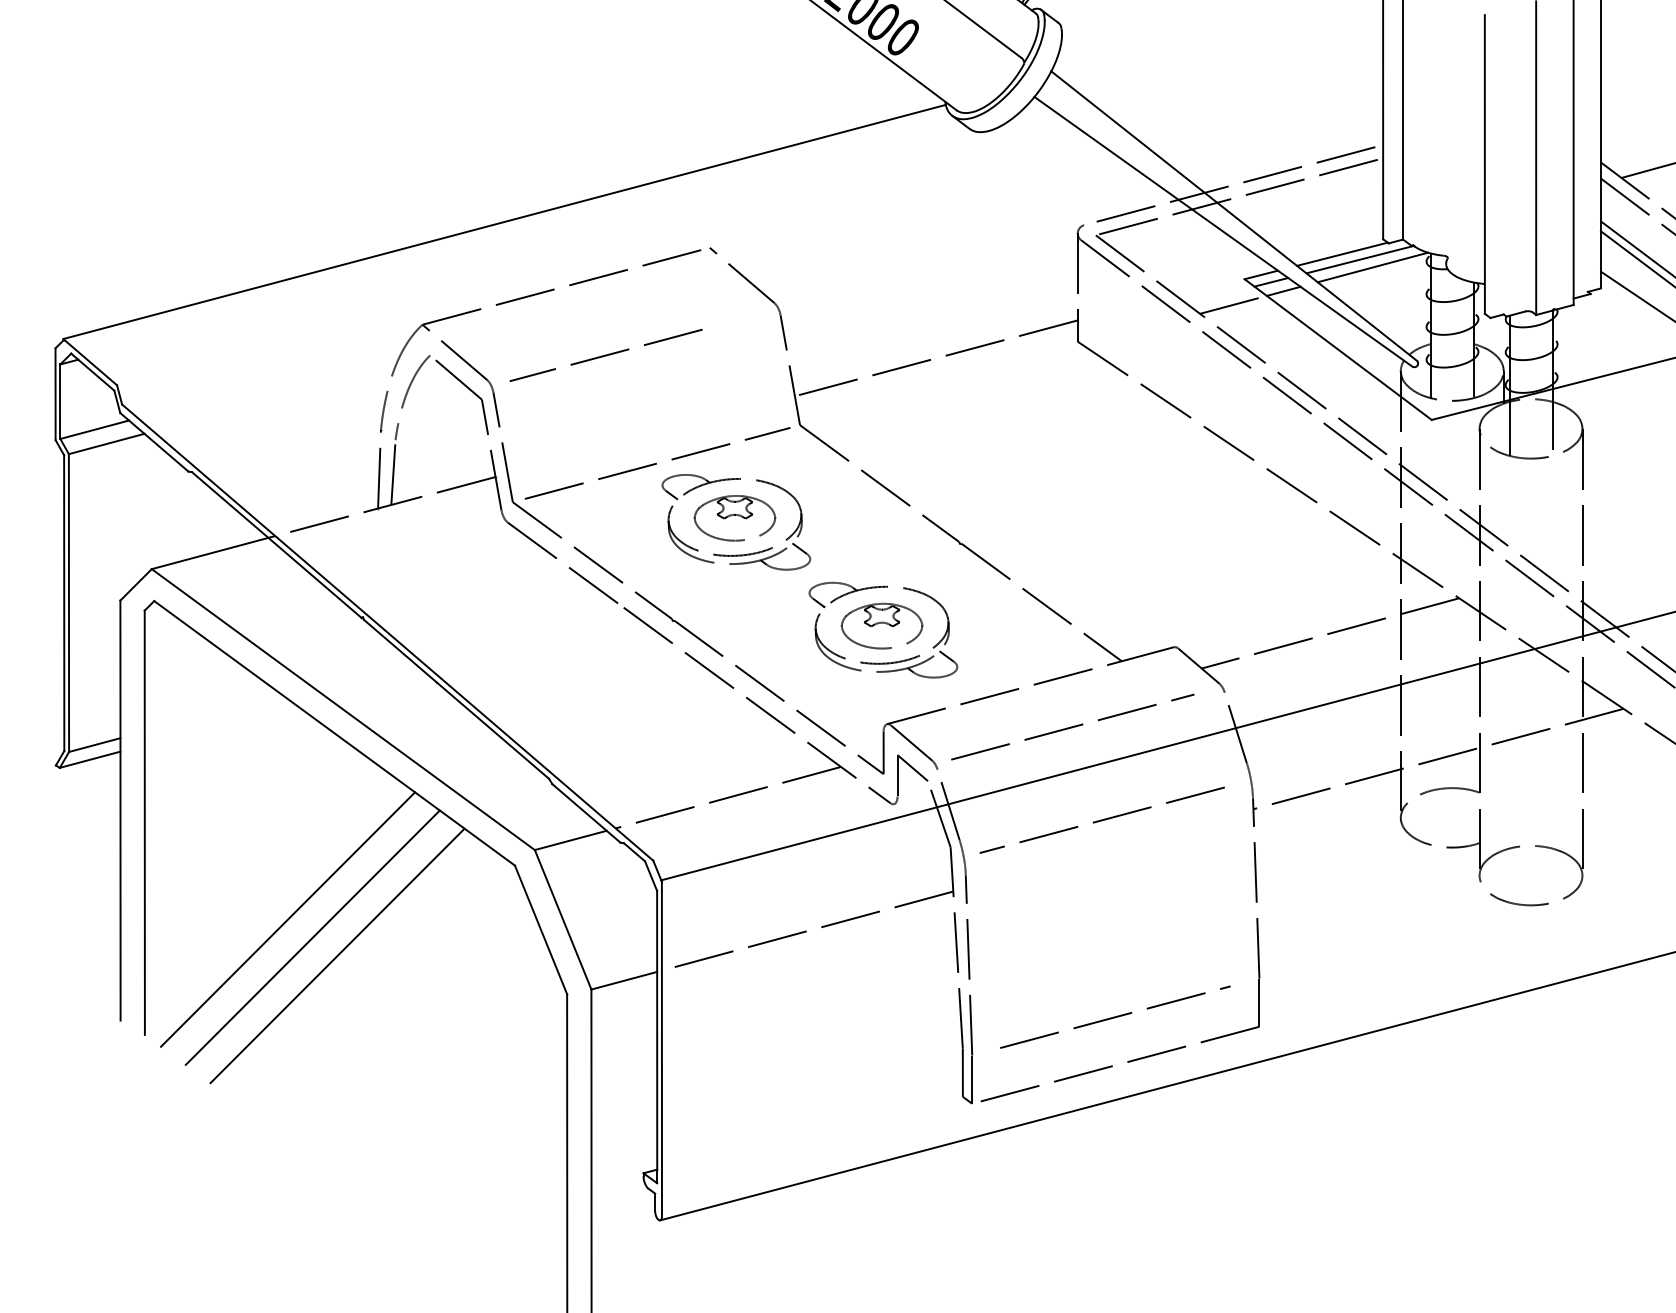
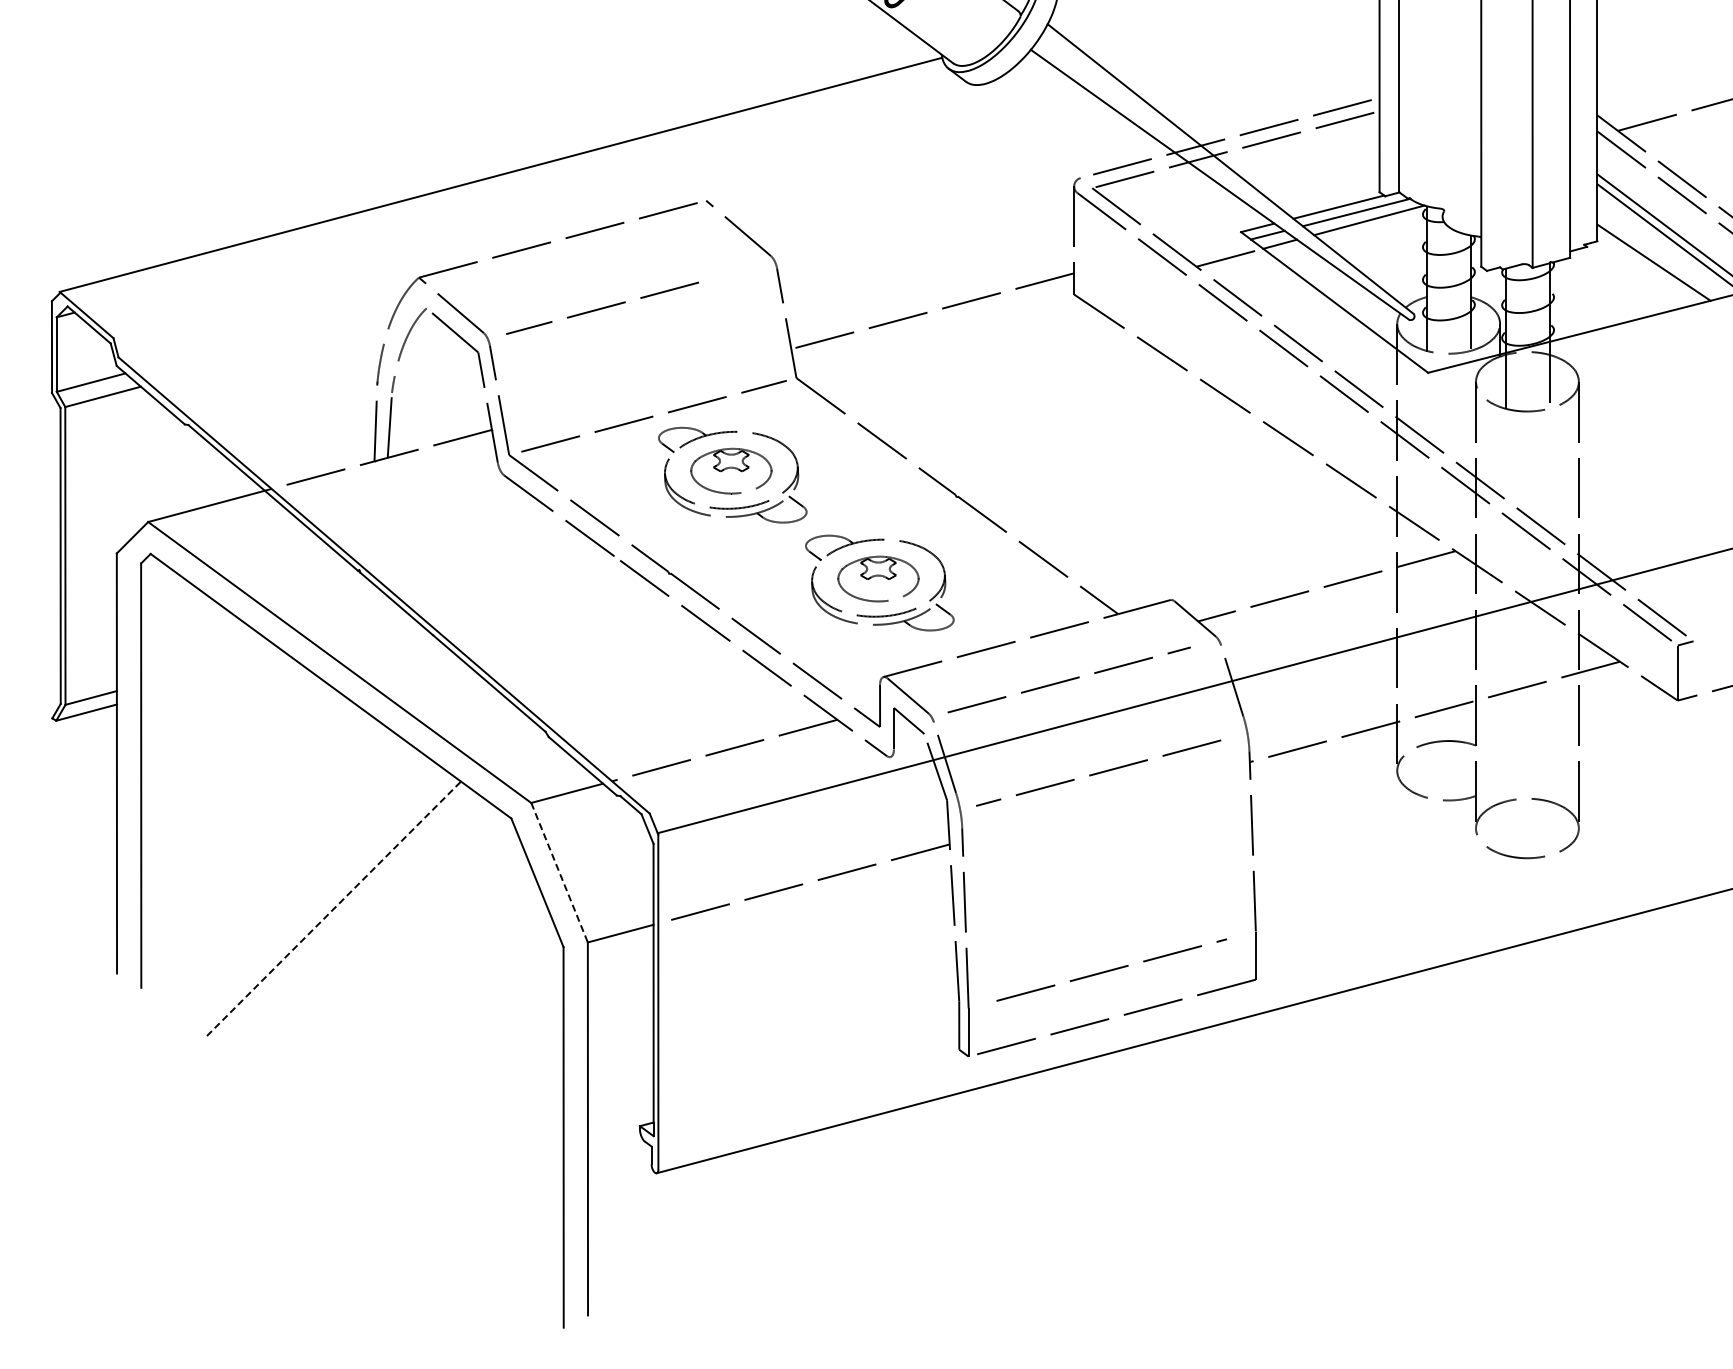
line: (288, 919) -> (284, 872), removed
line: (563, 920) -> (559, 873), solid -> dashed
line: (313, 937) -> (309, 890), removed
line: (338, 955) -> (334, 908), solid -> dashed

